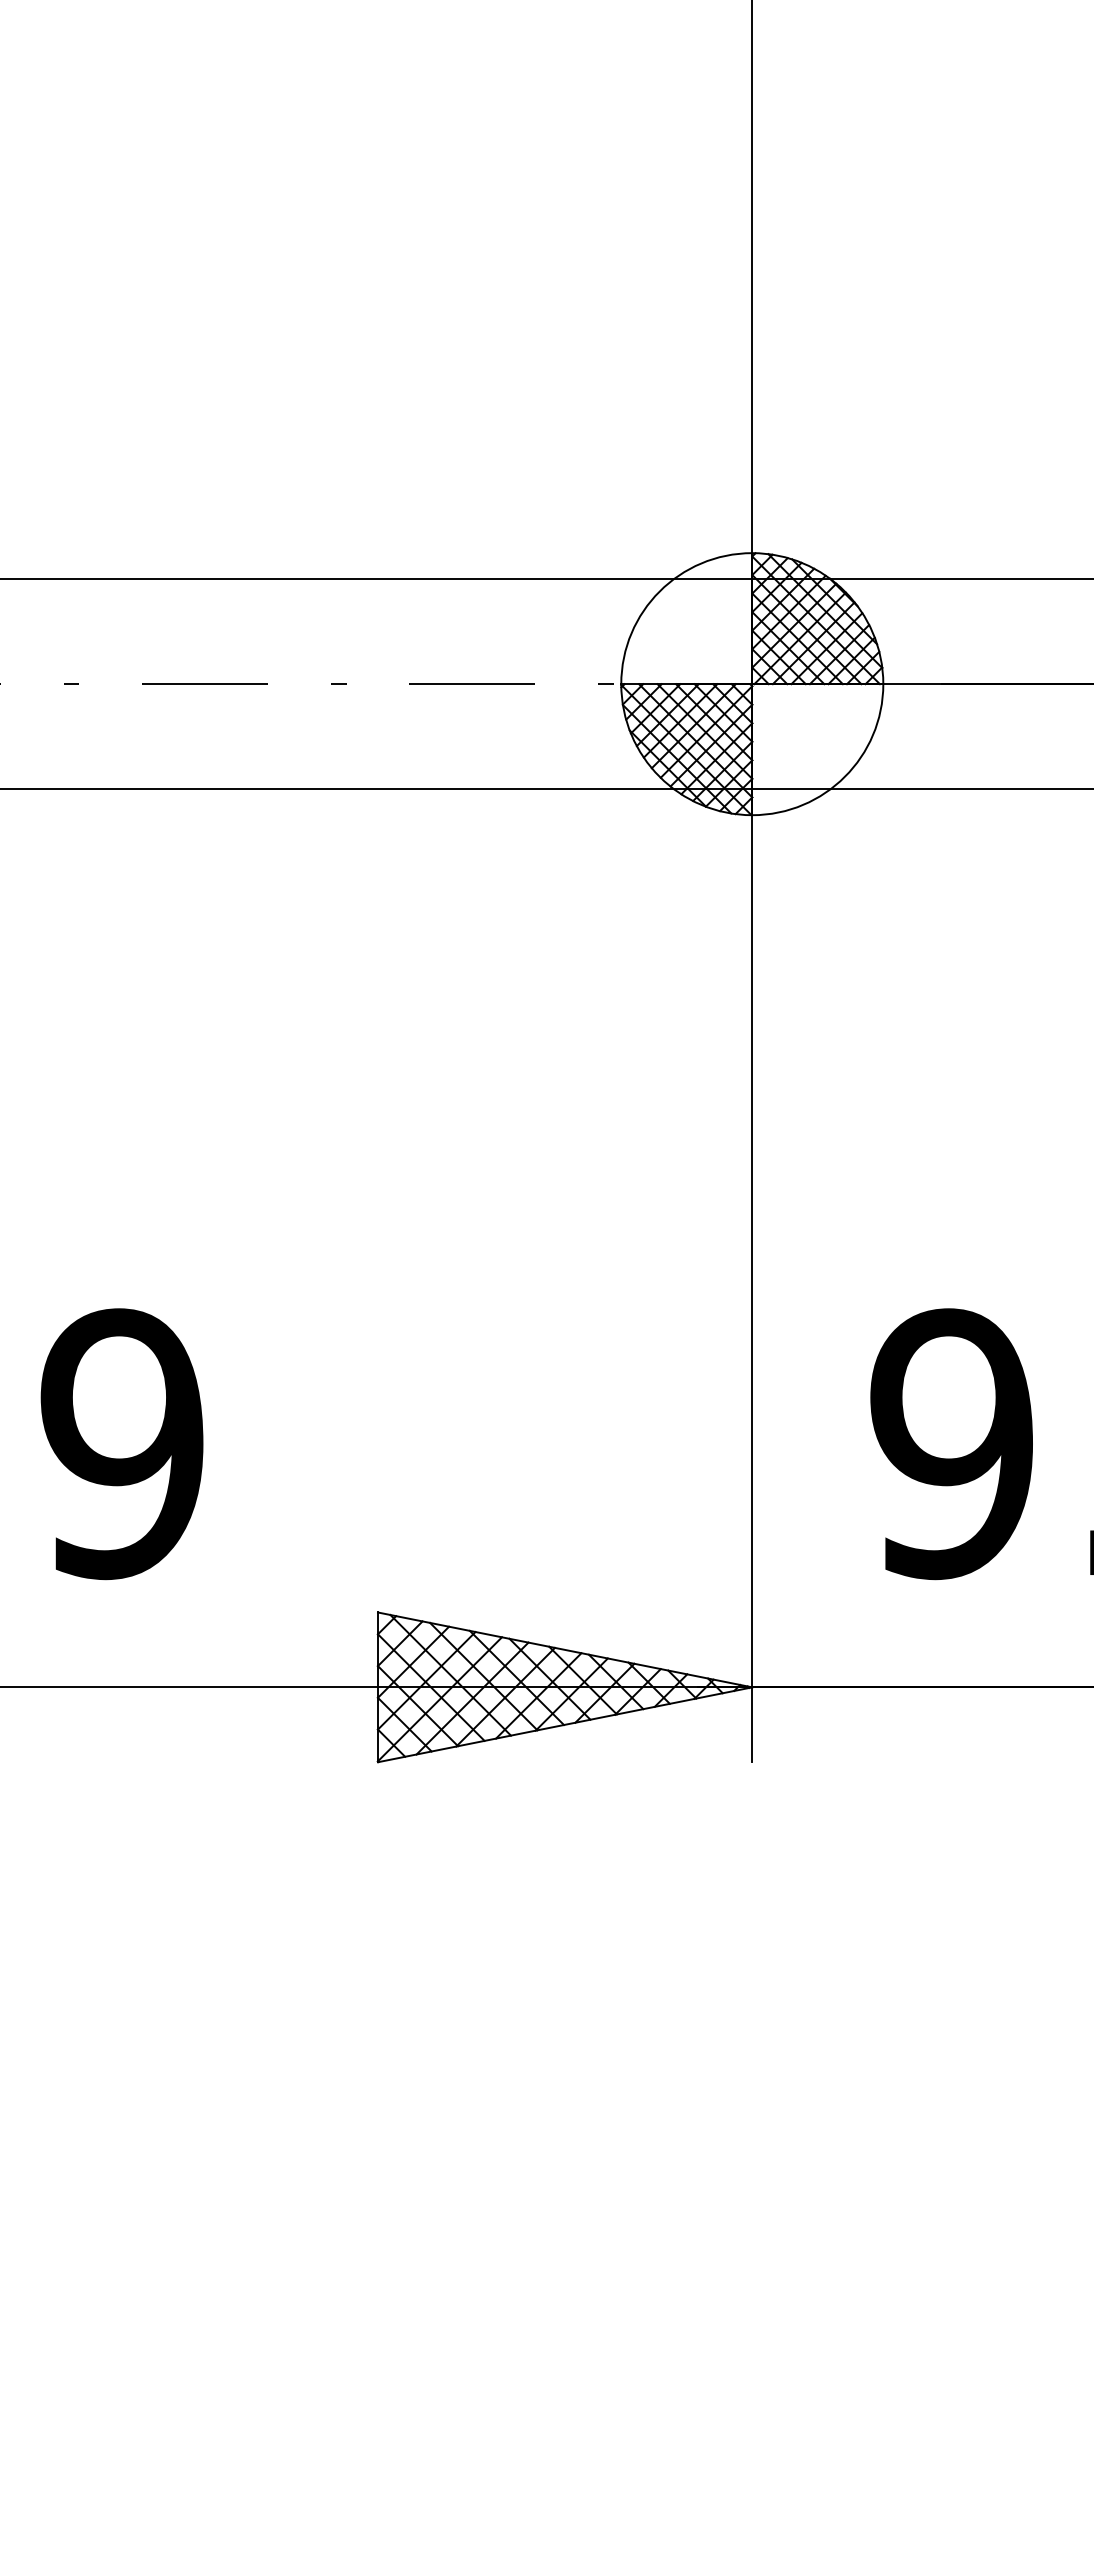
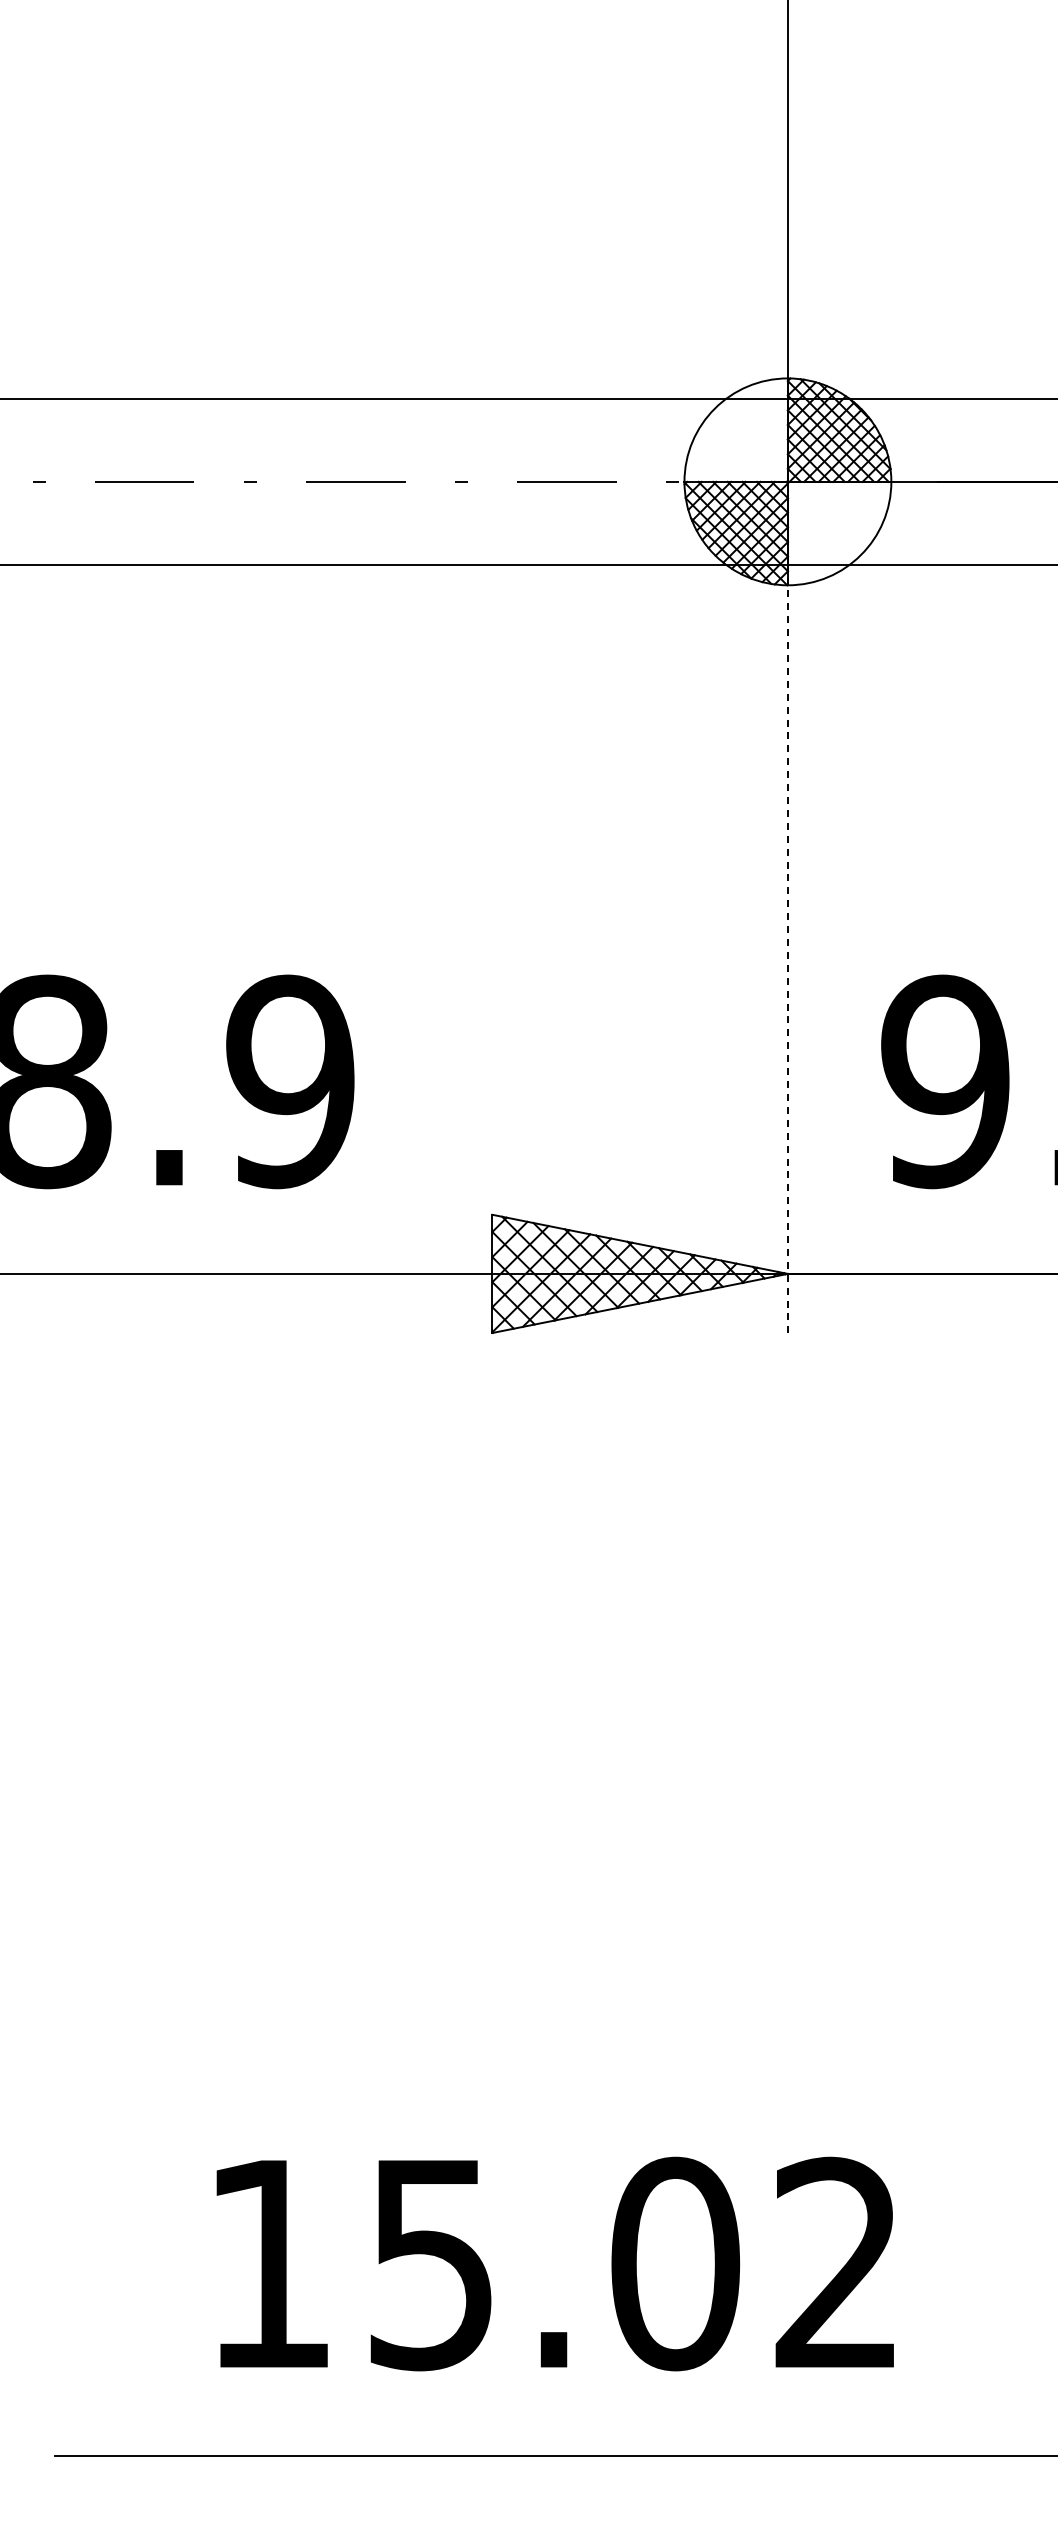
line: (751, 1276) -> (787, 949), solid -> dashed

